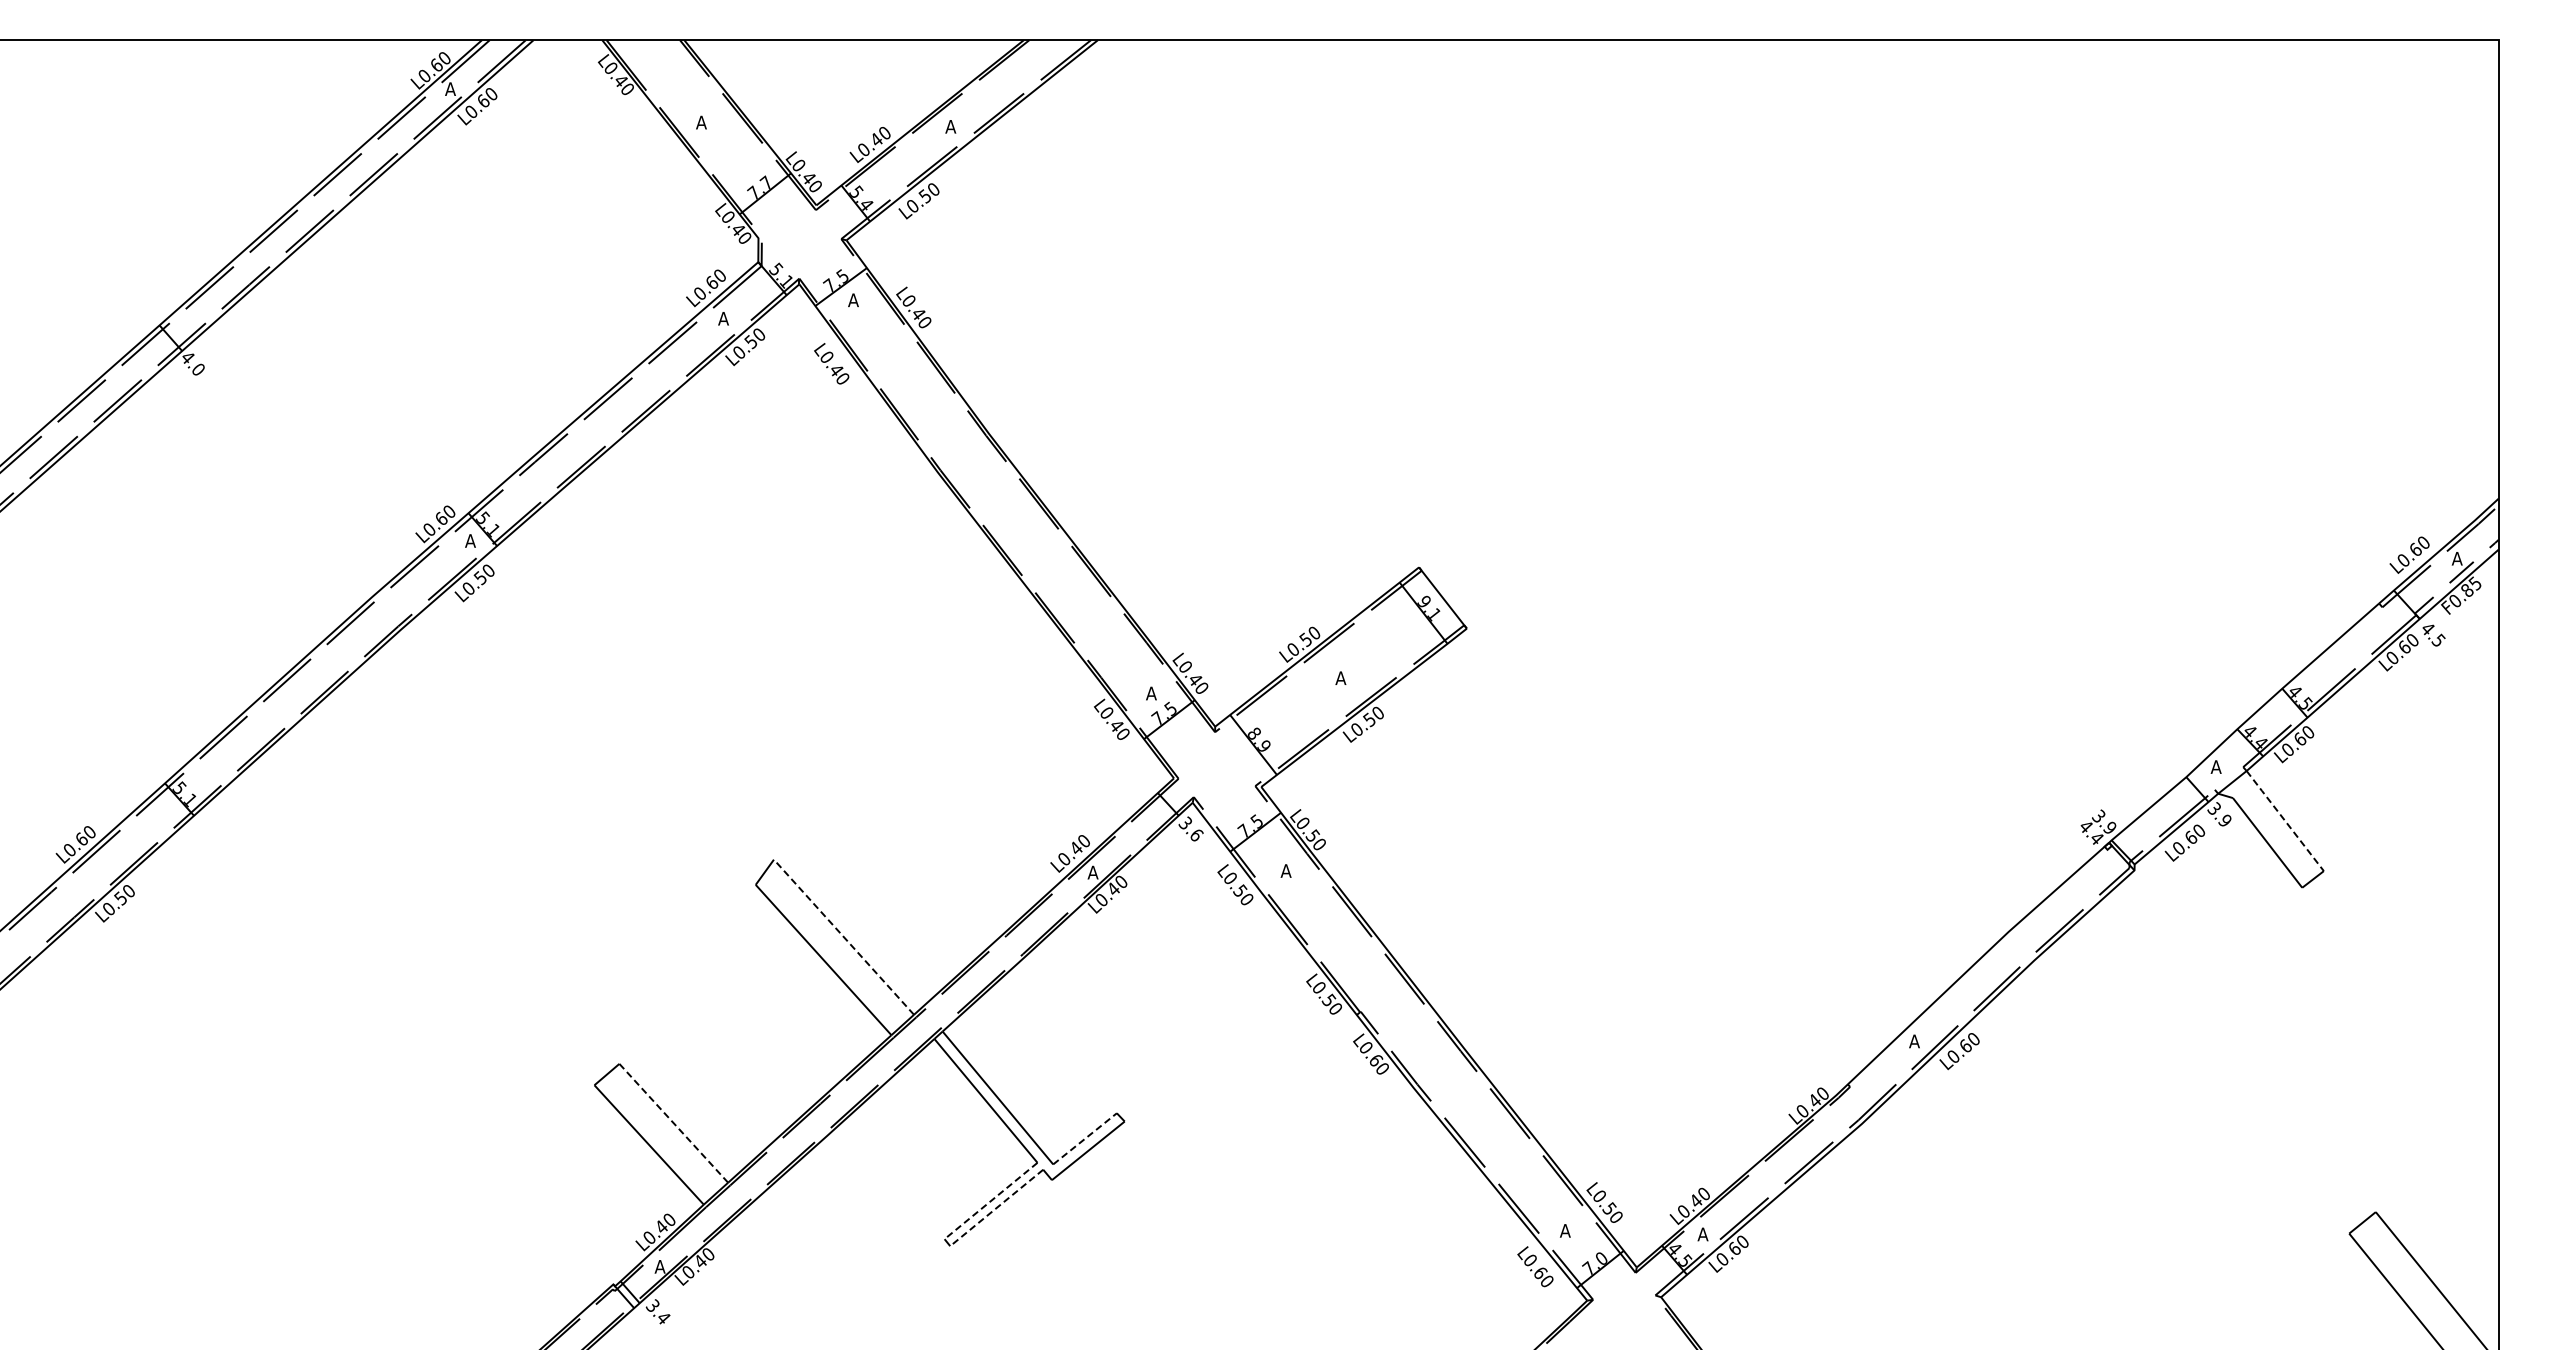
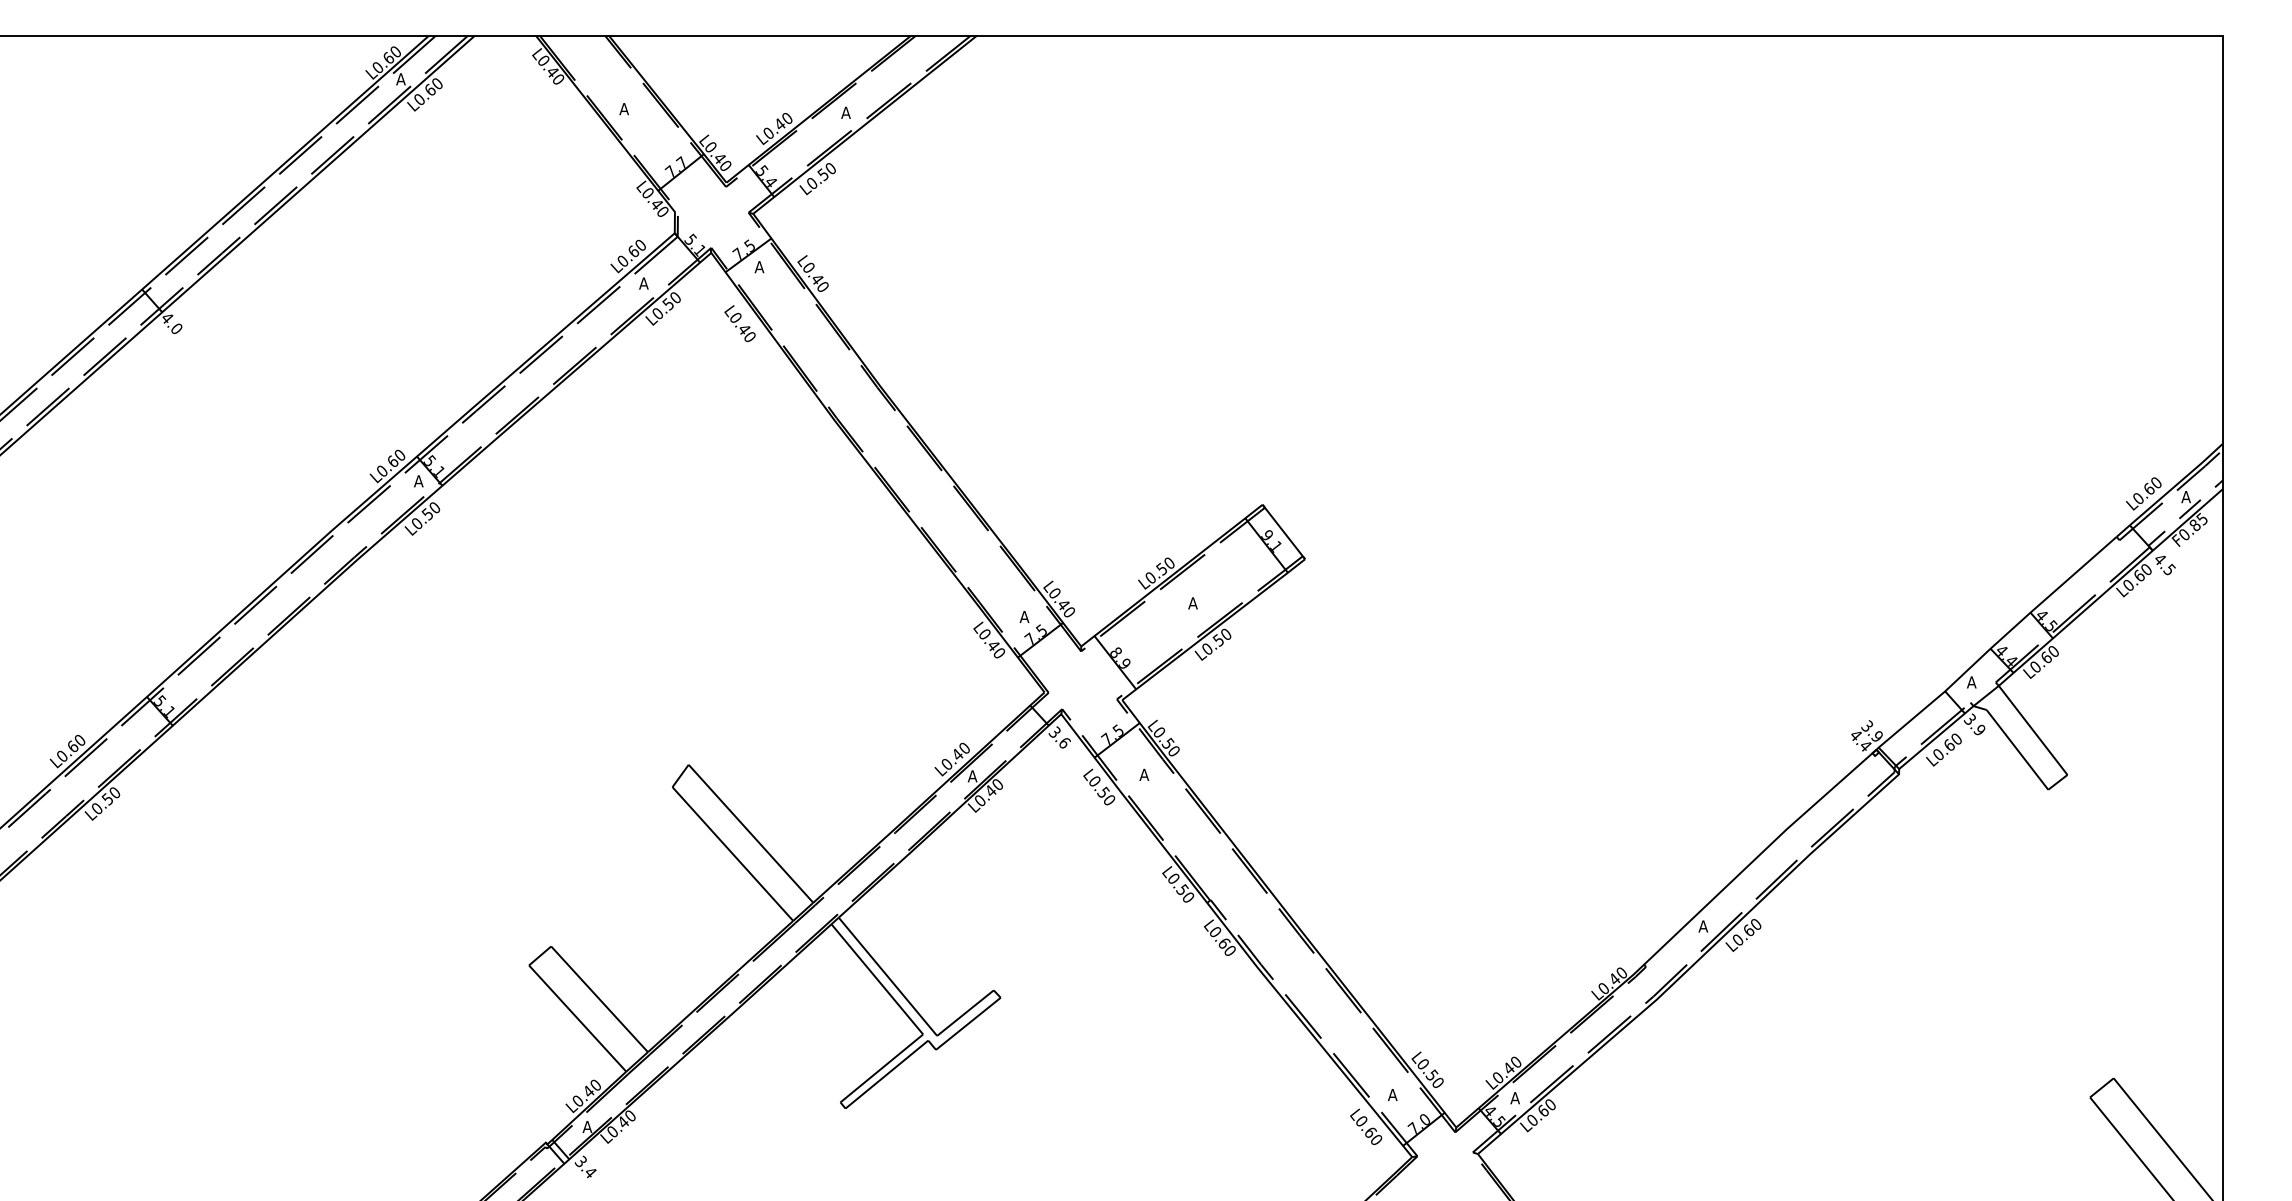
line: (2285, 820) -> (2033, 729), dashed -> solid
line: (843, 937) -> (750, 834), dashed -> solid
line: (673, 1123) -> (599, 999), dashed -> solid
line: (1085, 1138) -> (965, 1012), dashed -> solid
line: (990, 1201) -> (881, 1068), dashed -> solid
line: (996, 1208) -> (886, 1075), dashed -> solid

